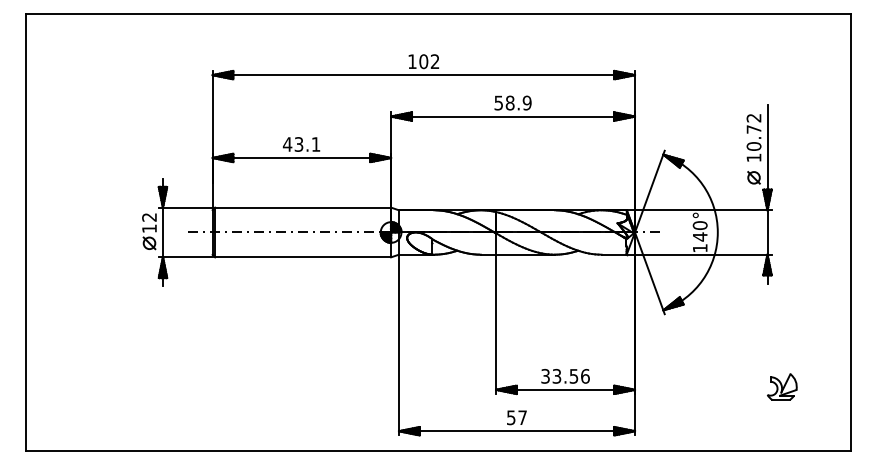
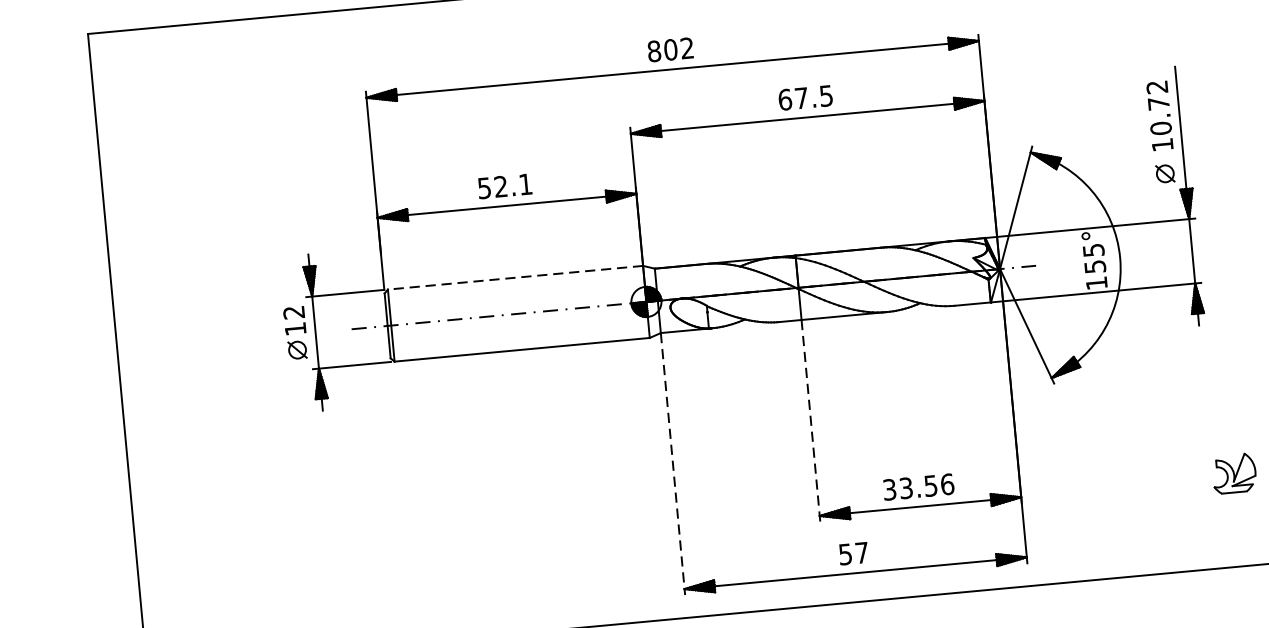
text: (412, 61) -> (654, 51), 102 -> 802
text: (512, 102) -> (804, 97), 58.9 -> 67.5
text: (292, 144) -> (491, 187), 43.1 -> 52.1
line: (303, 207) -> (516, 277), solid -> dashed
text: (699, 231) -> (1093, 259), 140° -> 155°
line: (496, 324) -> (811, 421), solid -> dashed
line: (398, 345) -> (672, 464), solid -> dashed

